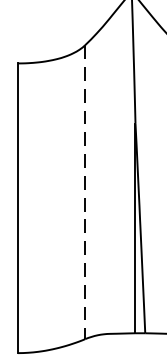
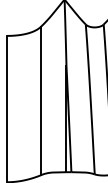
line: (86, 193) -> (41, 101), dashed -> solid

